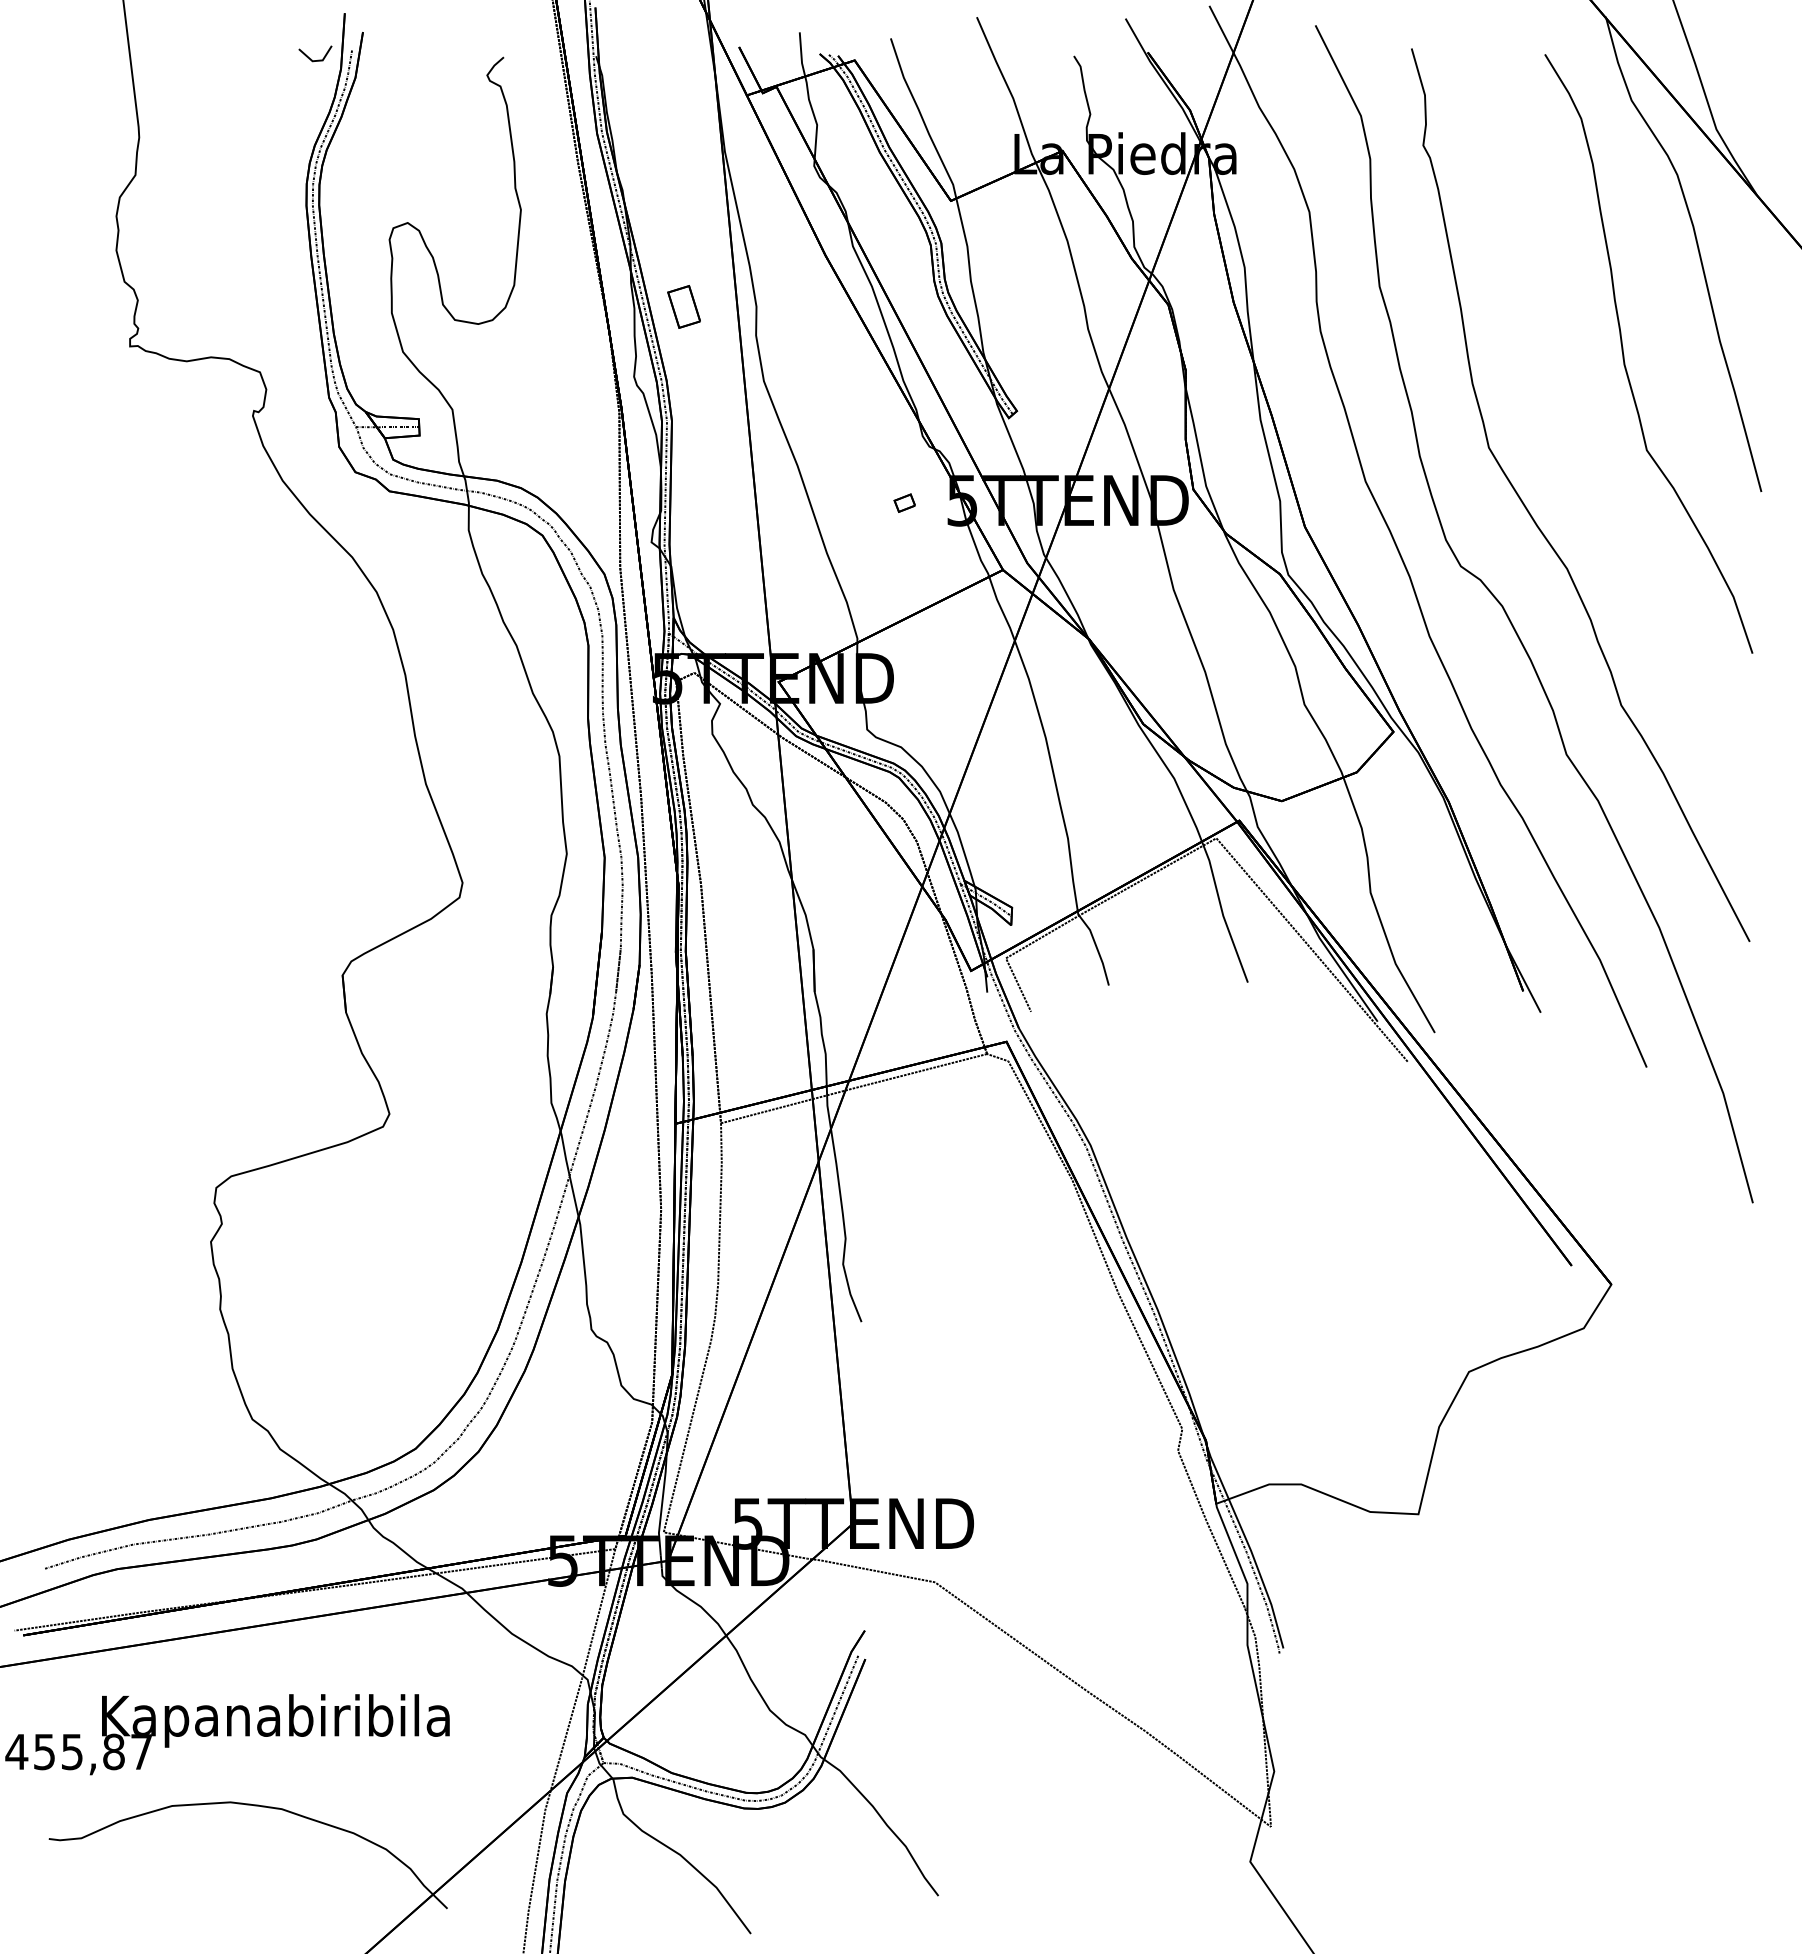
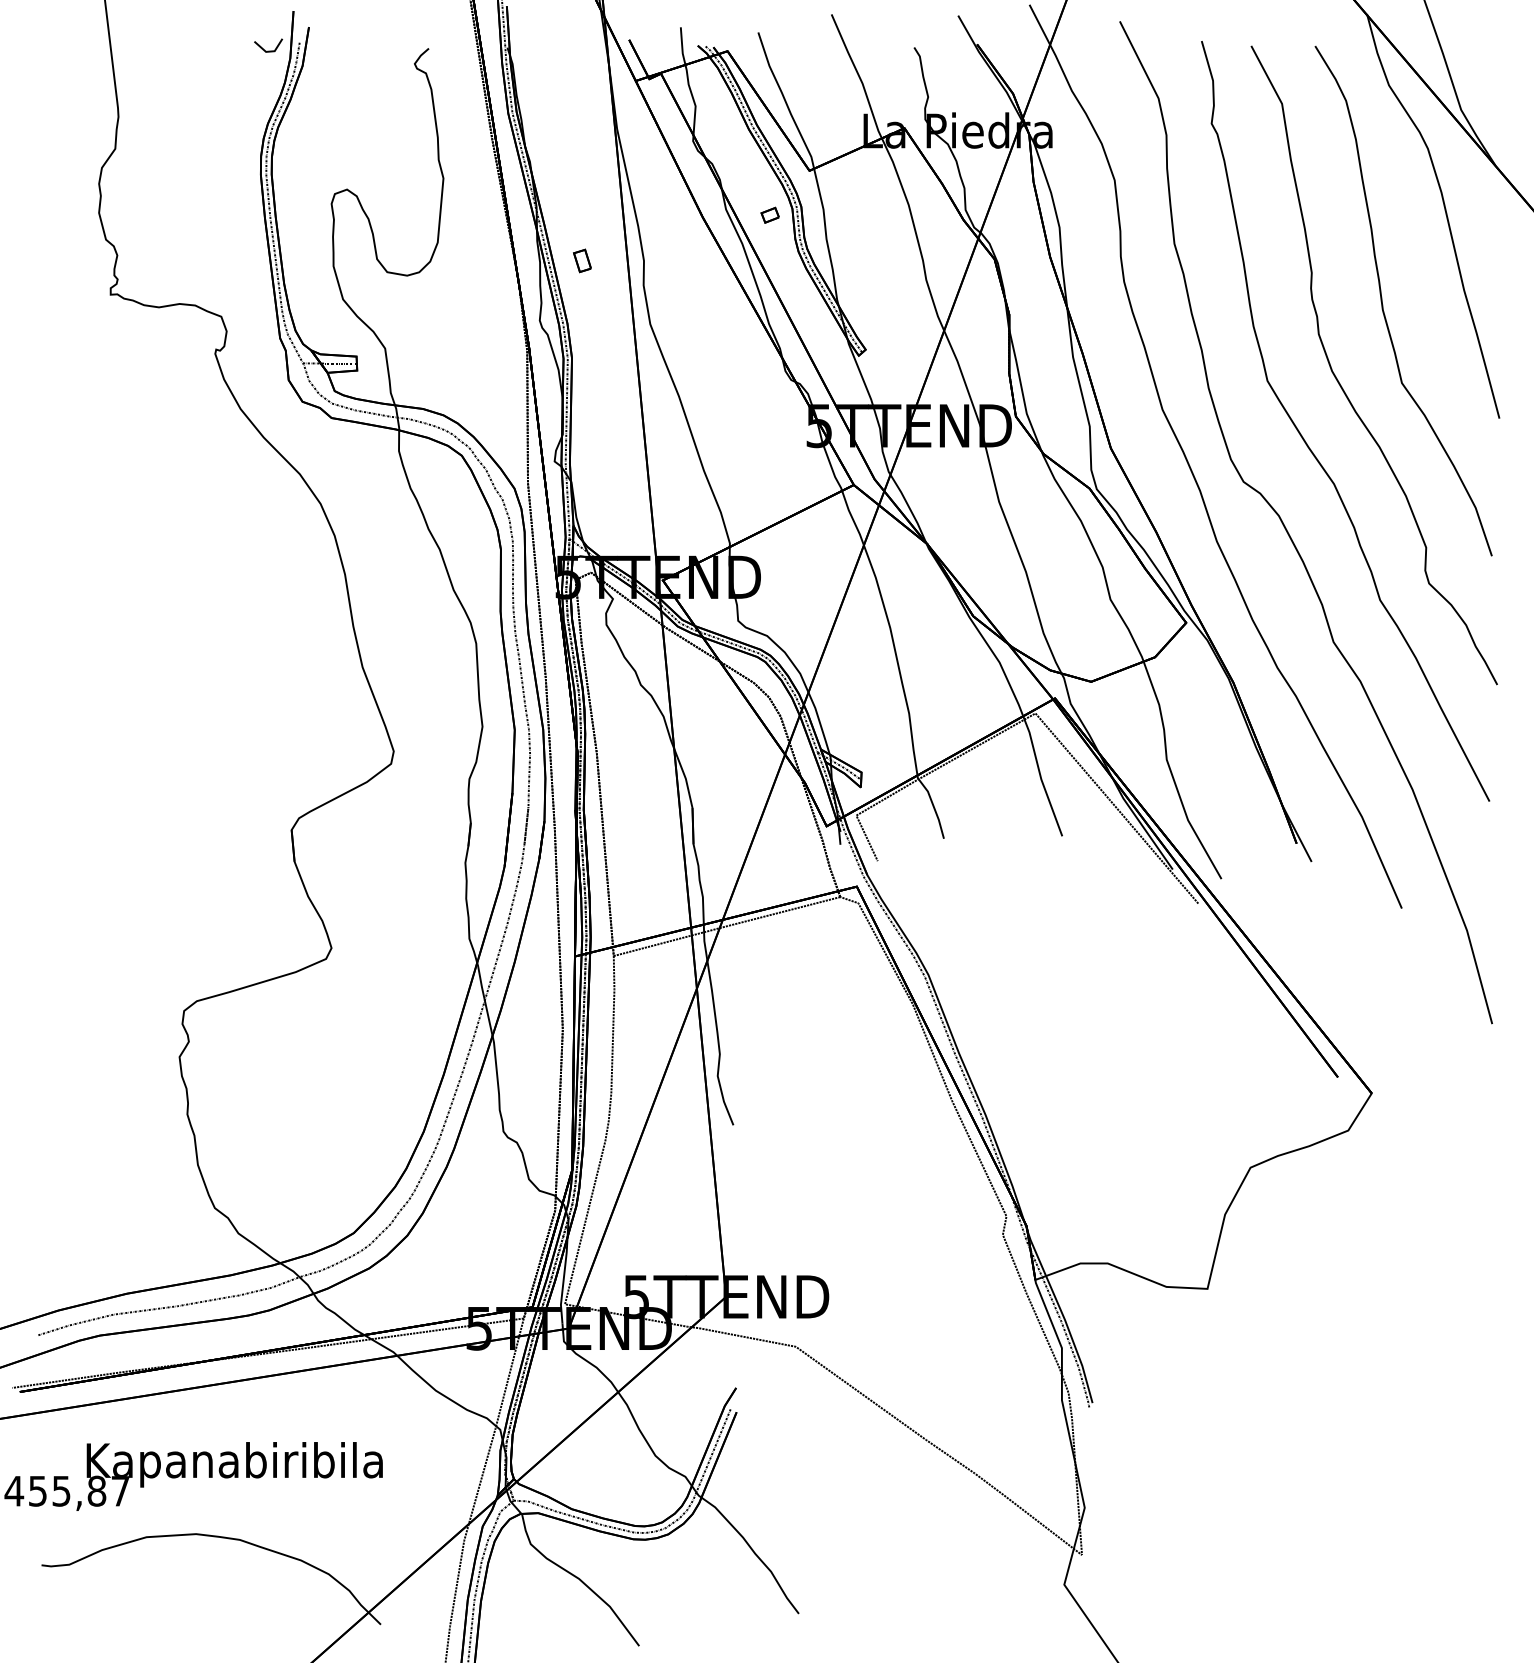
part: (684, 306) -> (582, 260), size x0.62
part: (1574, 450) -> (1340, 383), added
part: (904, 502) -> (769, 214), moved

